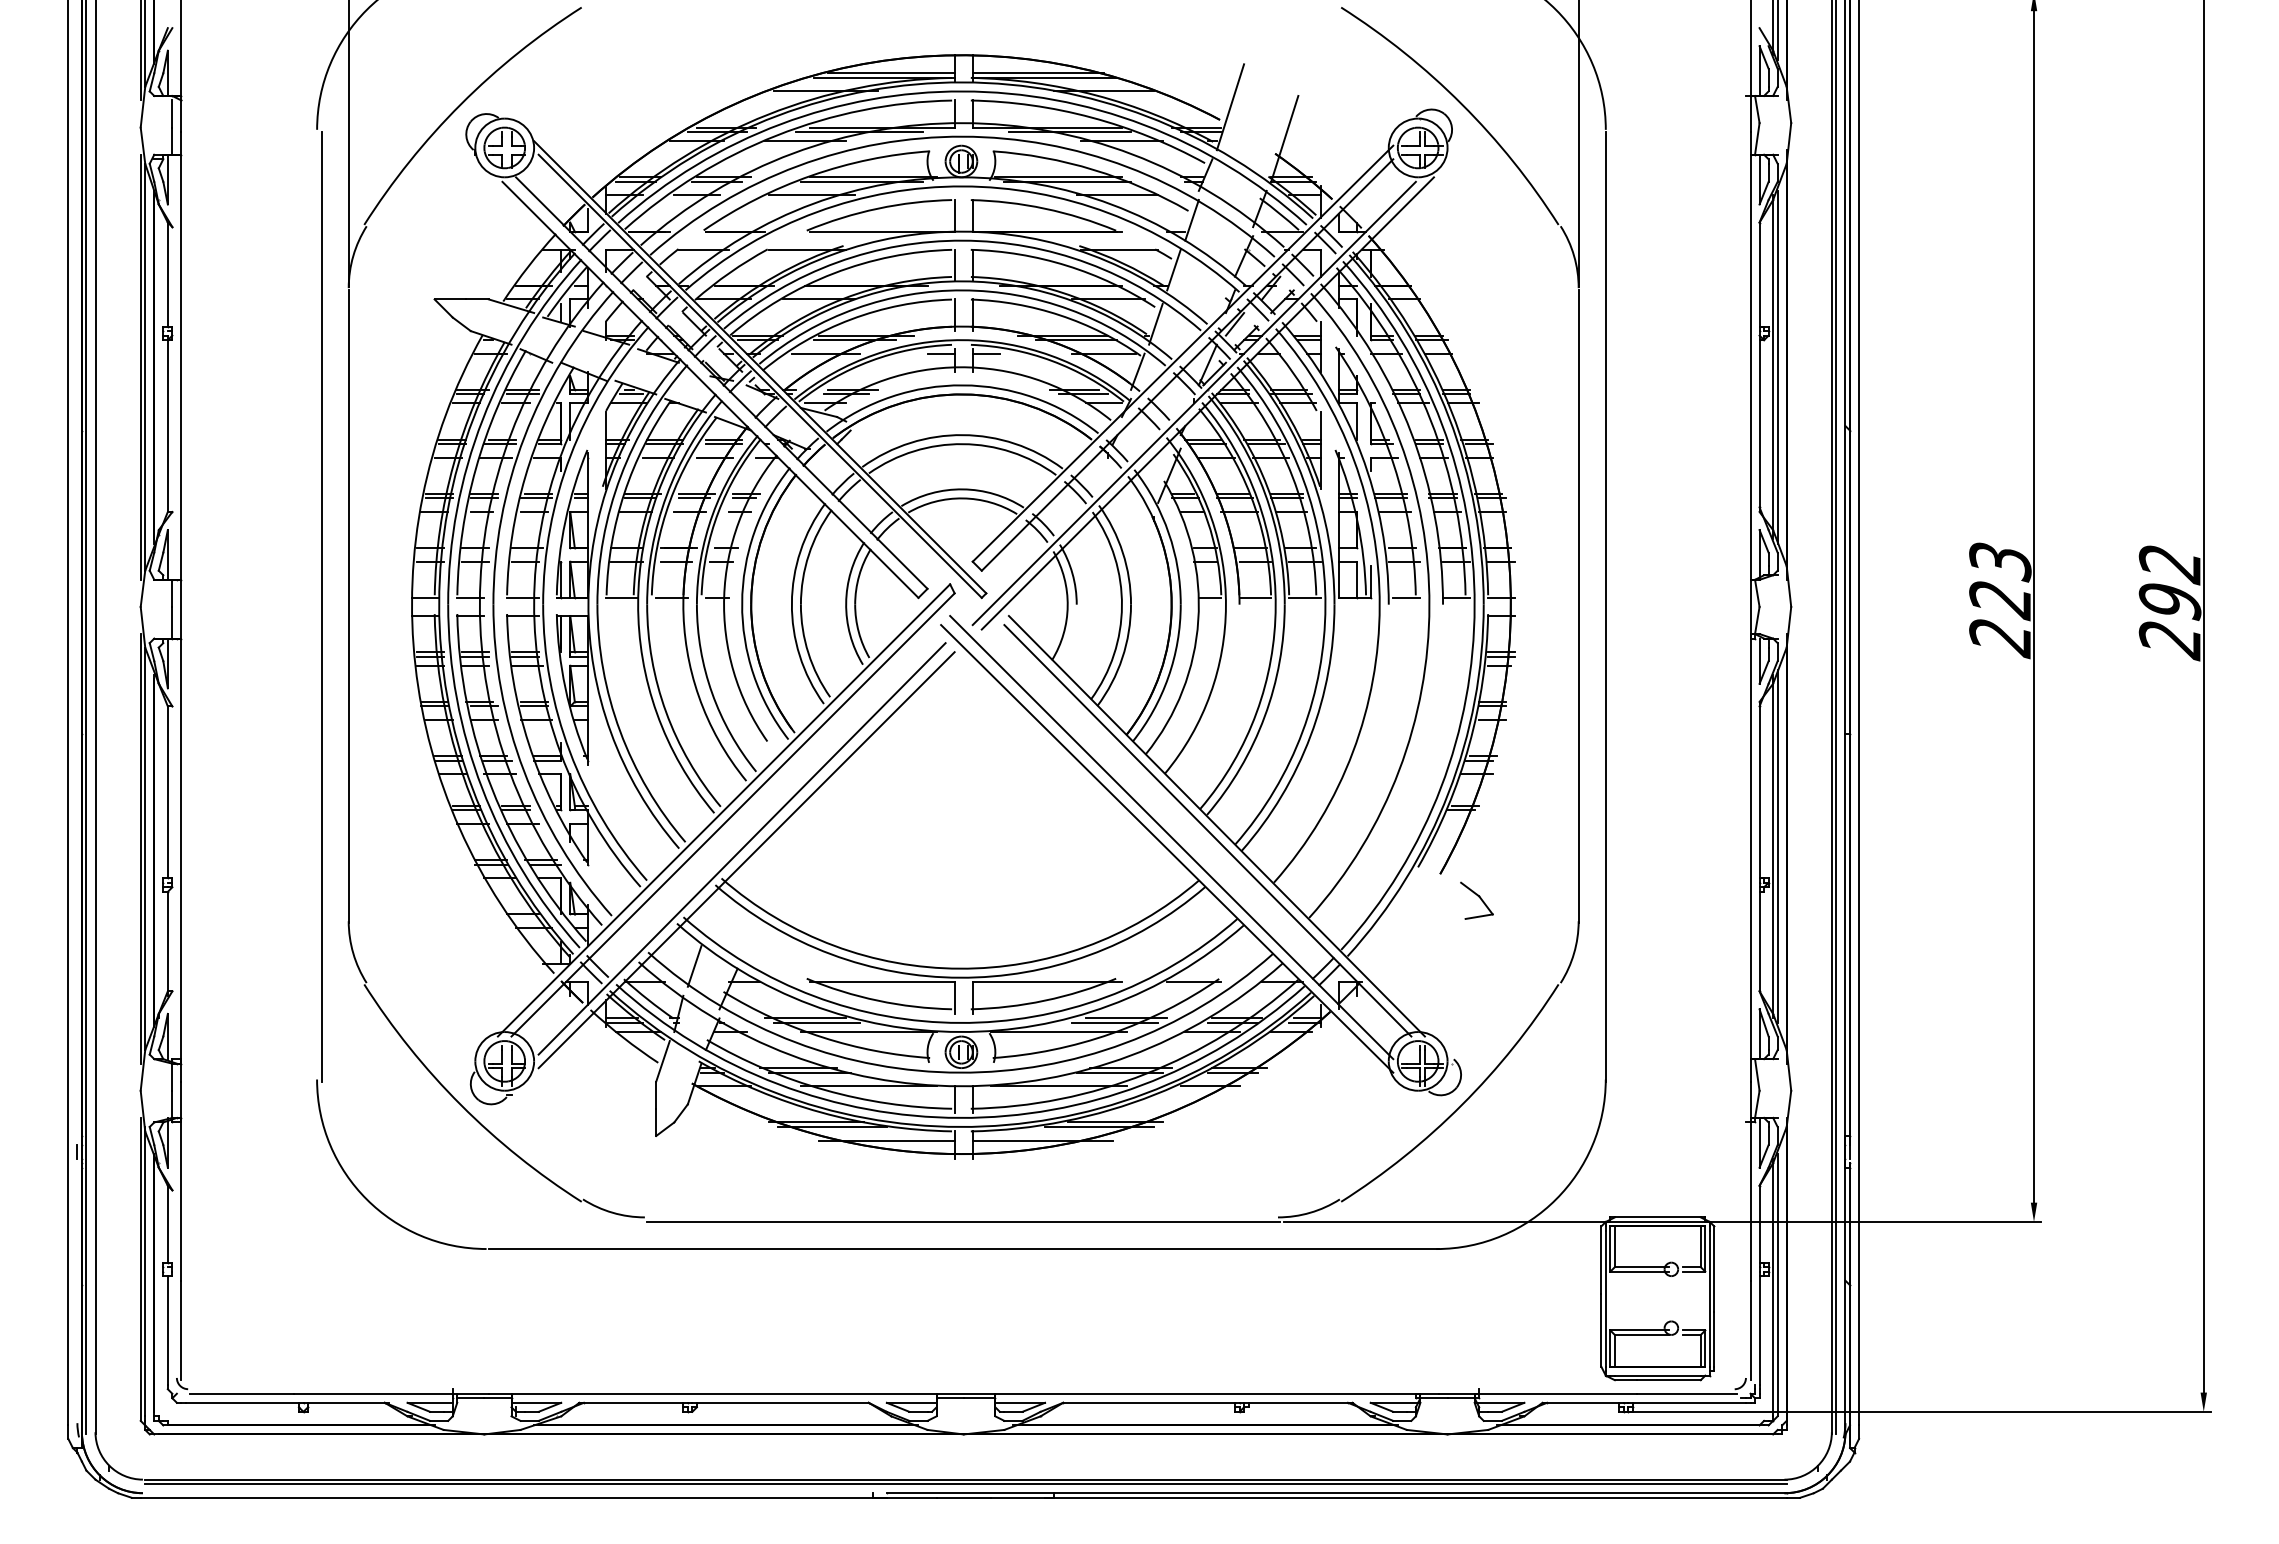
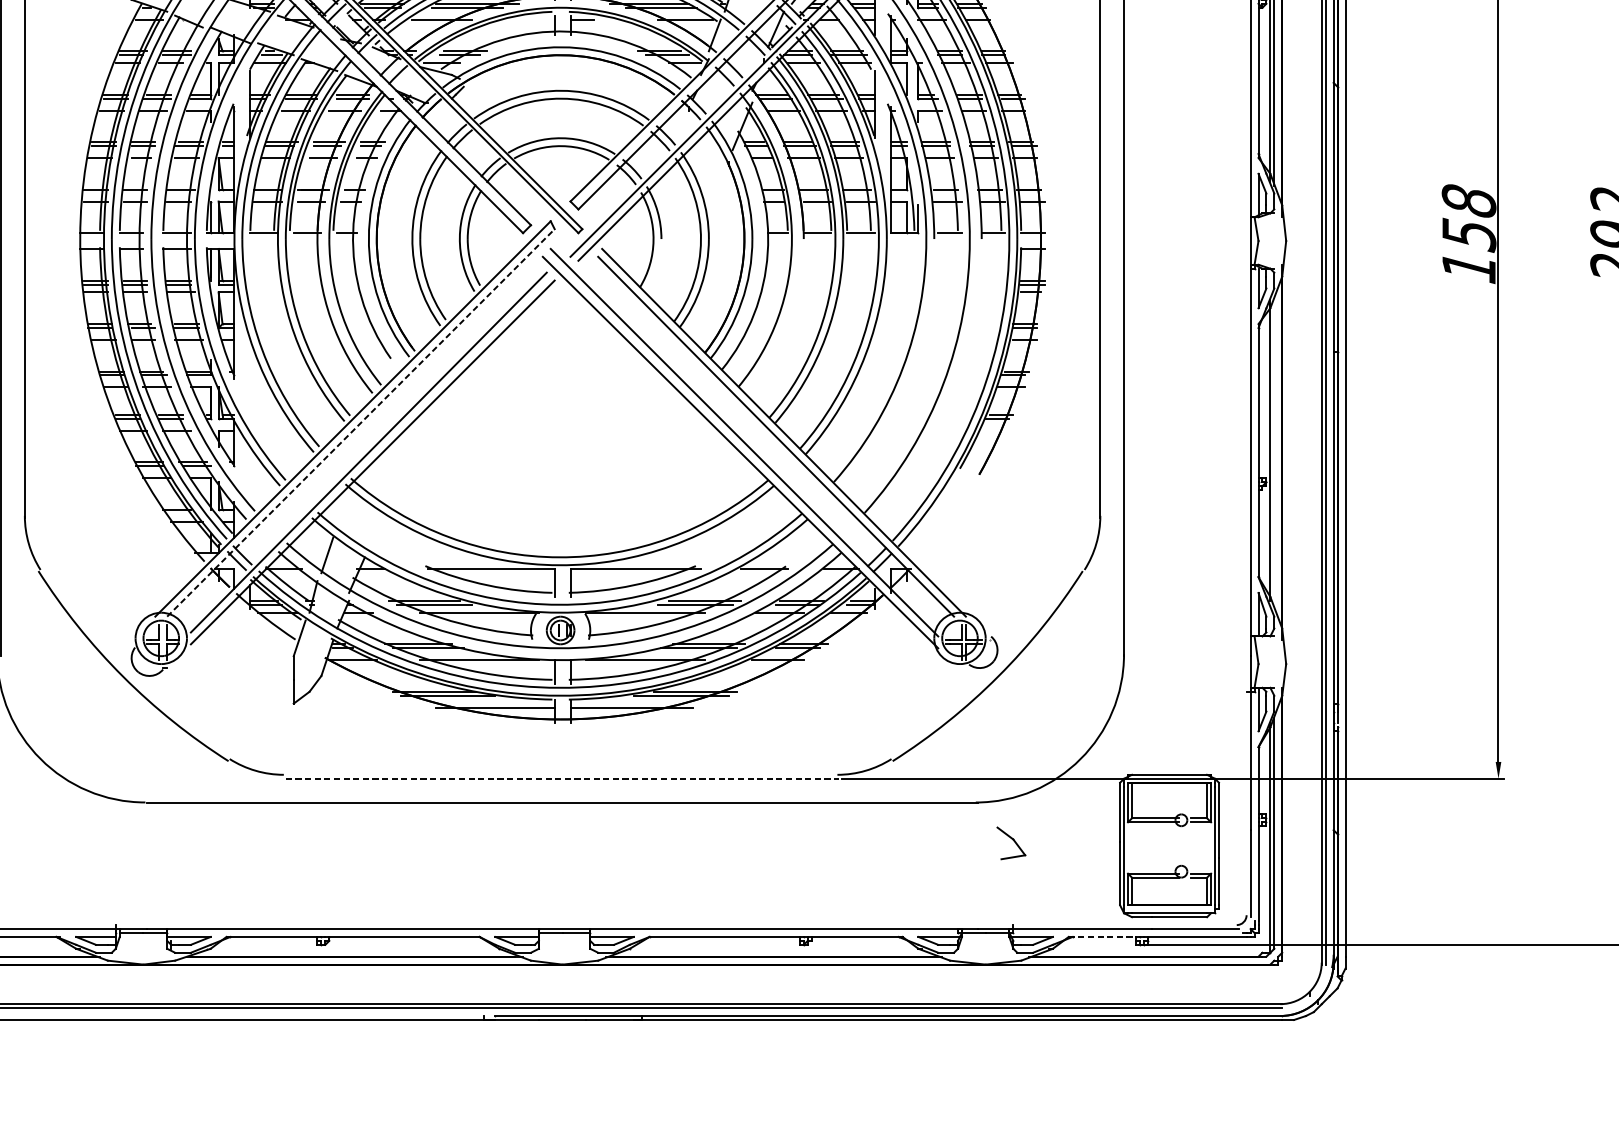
line: (940, 353) -> (542, 19), removed
text: (2000, 600) -> (1469, 235), 223 -> 158
line: (733, 814) -> (361, 422), solid -> dashed
line: (1777, 846) -> (1274, 450), removed
part: (1476, 900) -> (1010, 843), moved
line: (963, 1221) -> (562, 778), solid -> dashed
line: (1581, 1402) -> (1102, 936), solid -> dashed

